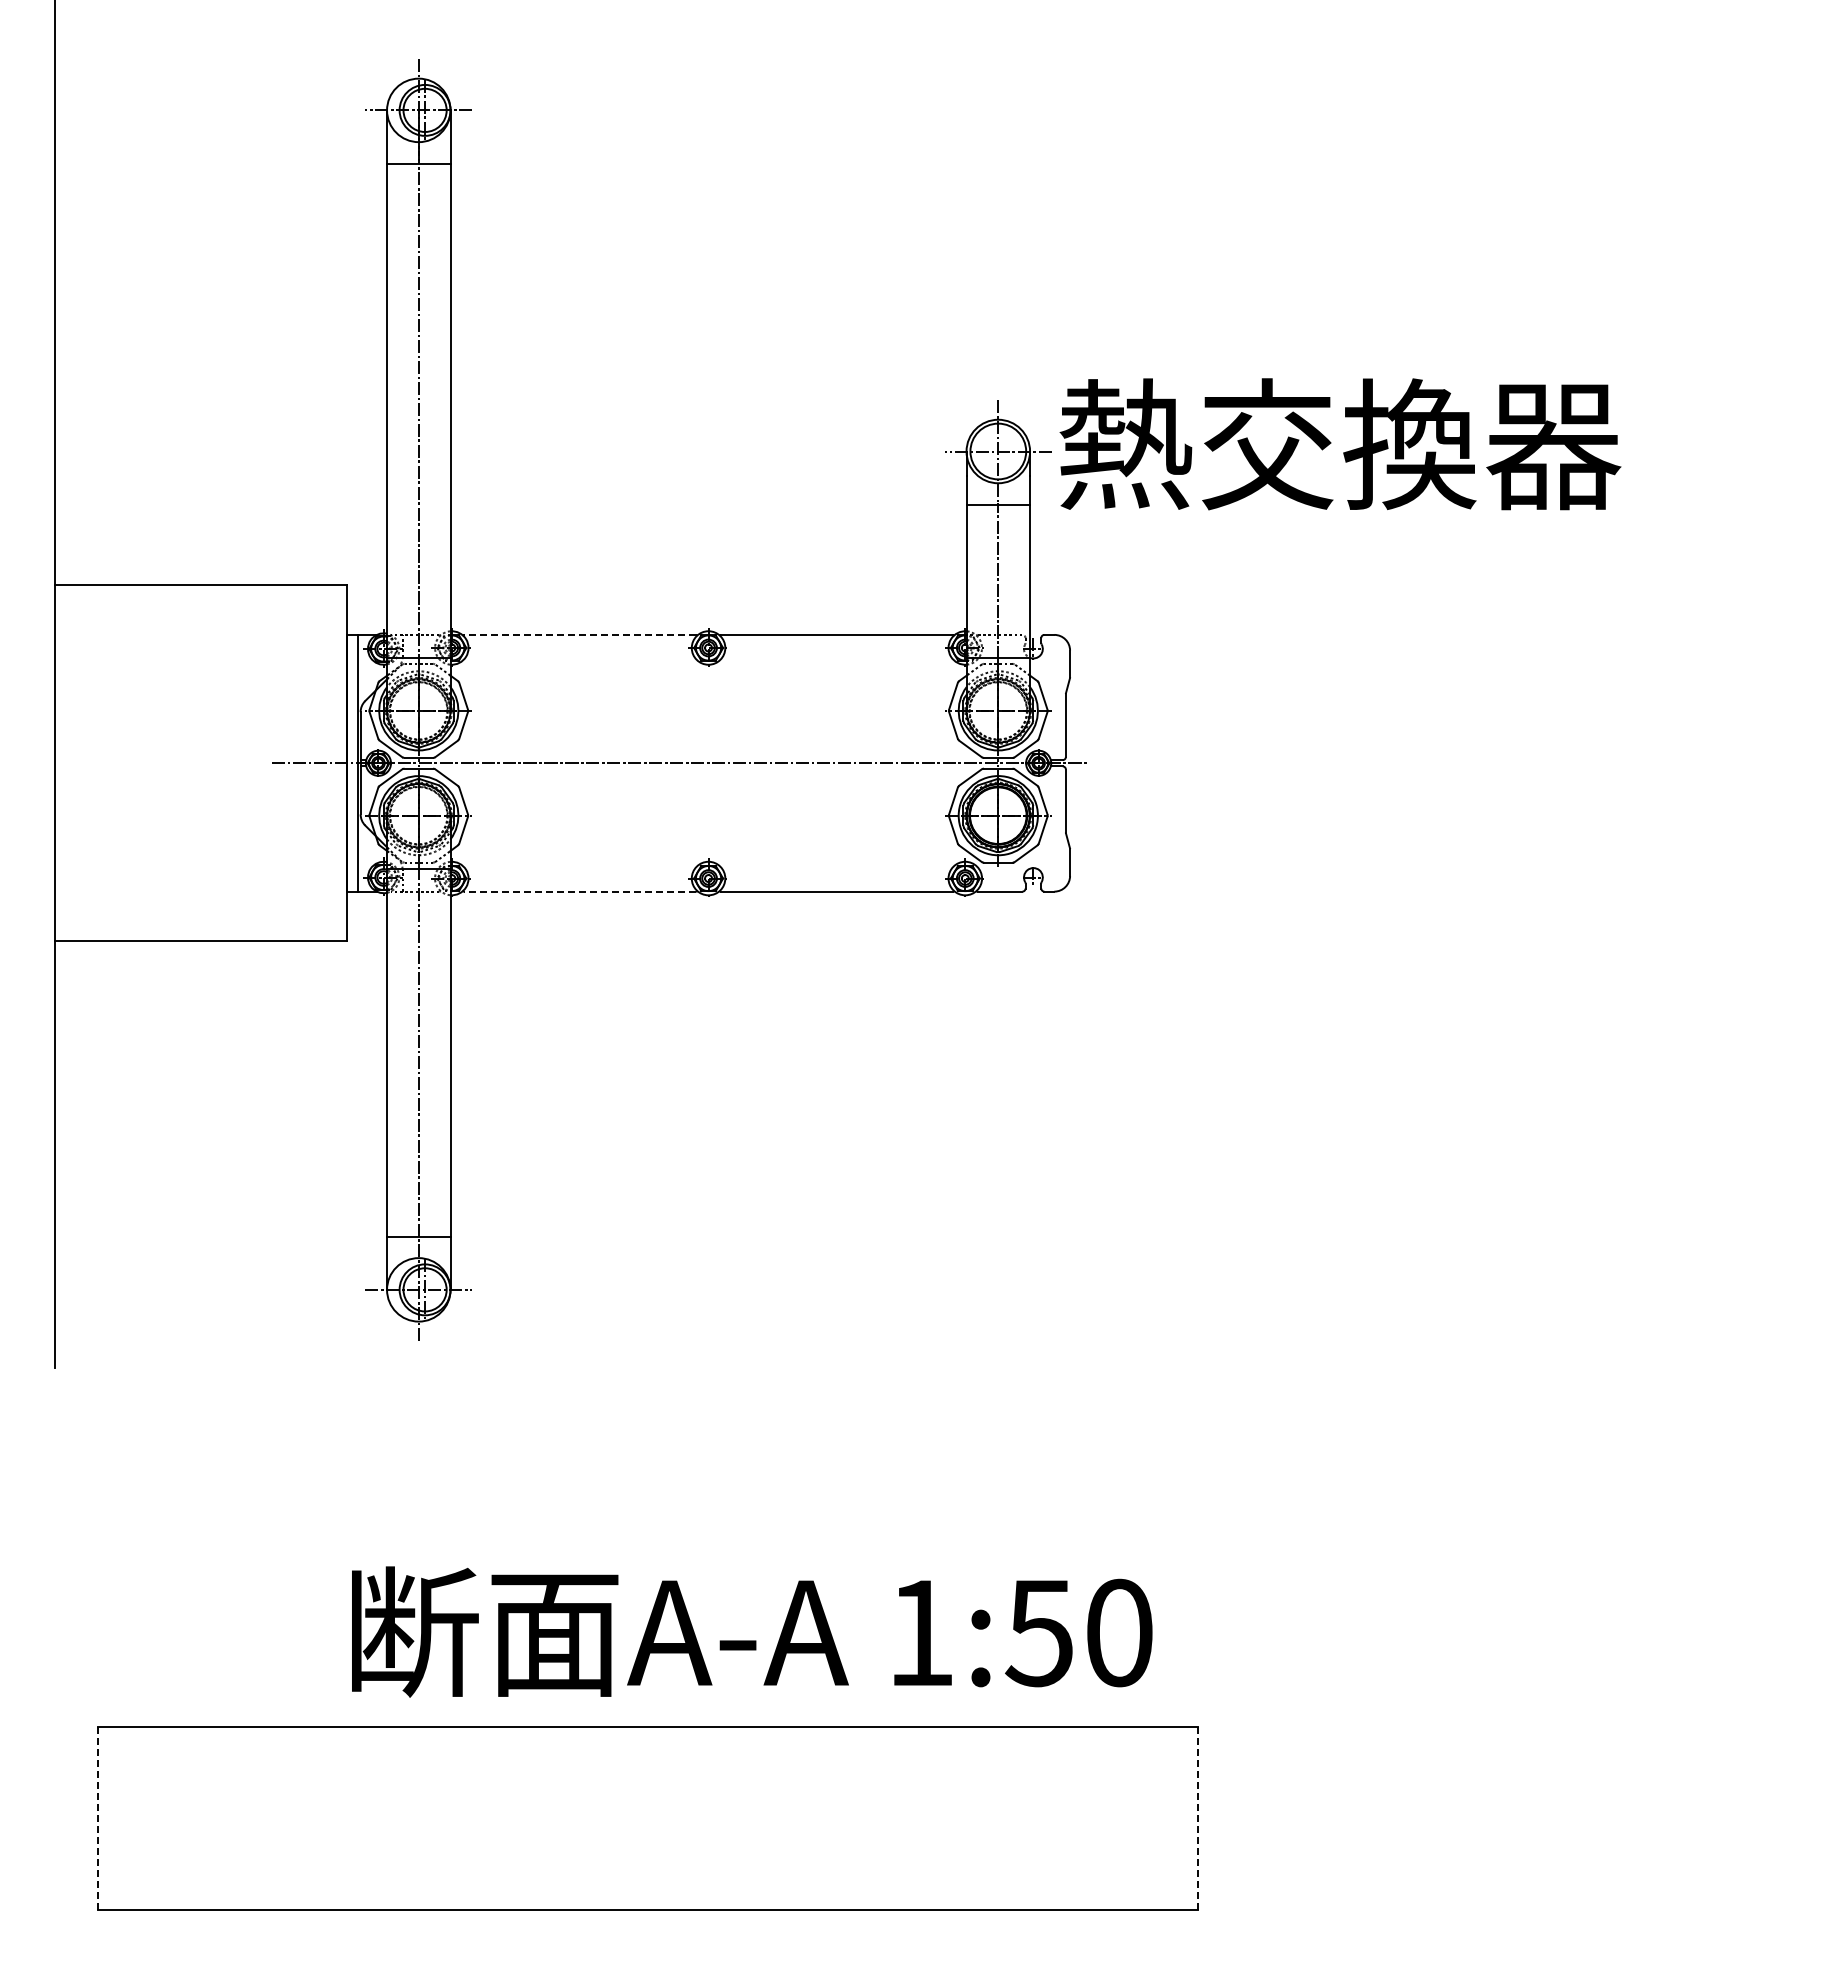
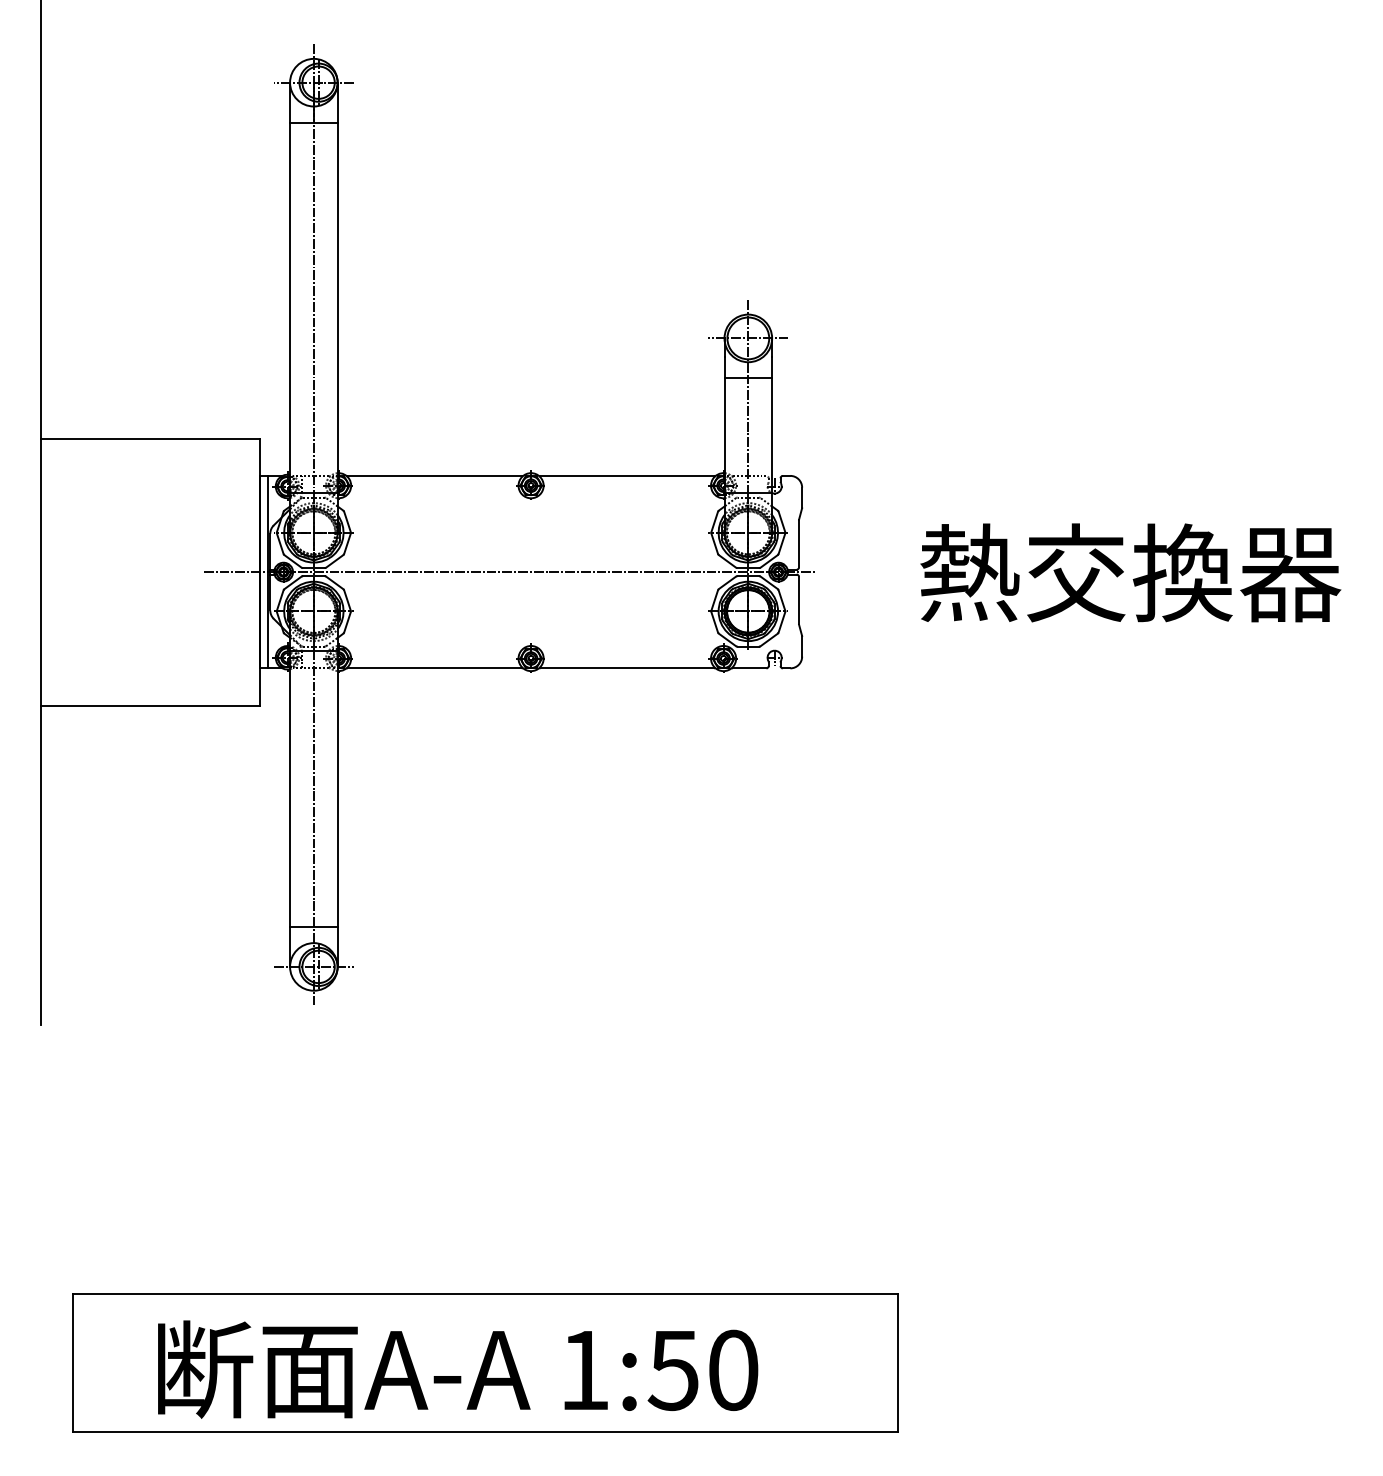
text: (1340, 444) -> (1130, 573), moved
line: (580, 634) -> (435, 475), dashed -> solid
line: (580, 891) -> (435, 668), dashed -> solid
text: (752, 1631) -> (458, 1369), moved
line: (97, 1818) -> (72, 1363), dashed -> solid
line: (1197, 1818) -> (897, 1363), dashed -> solid

